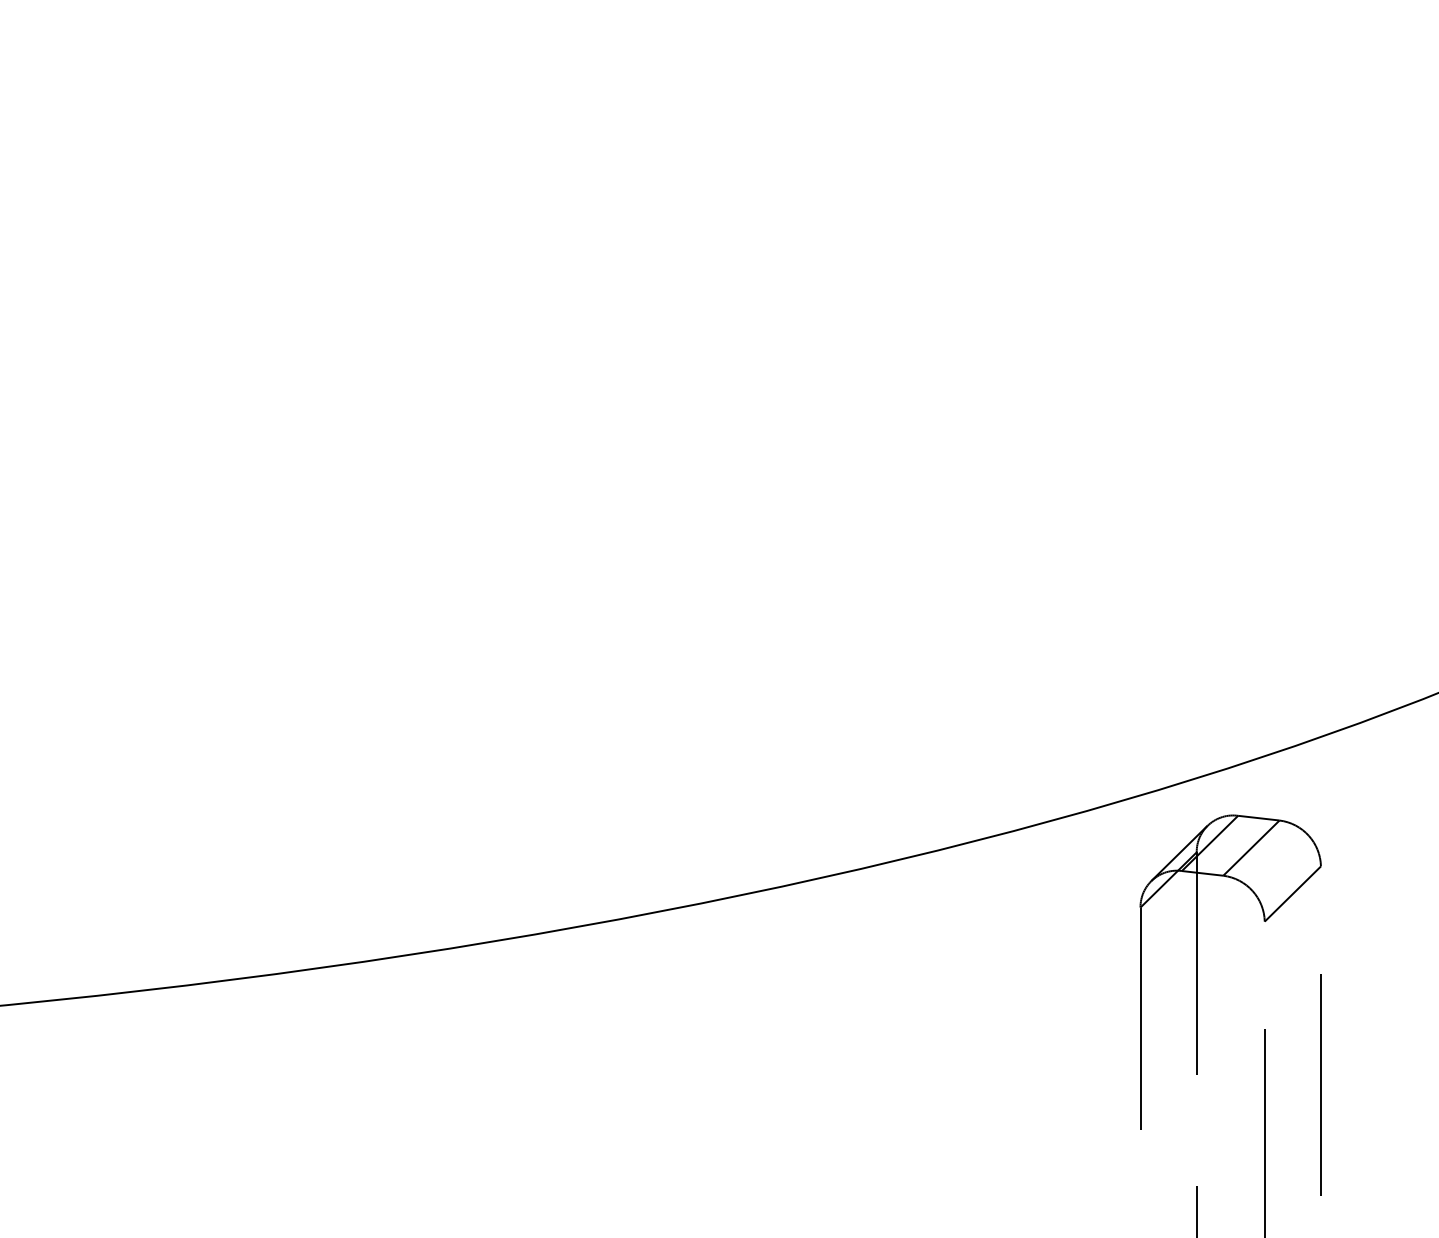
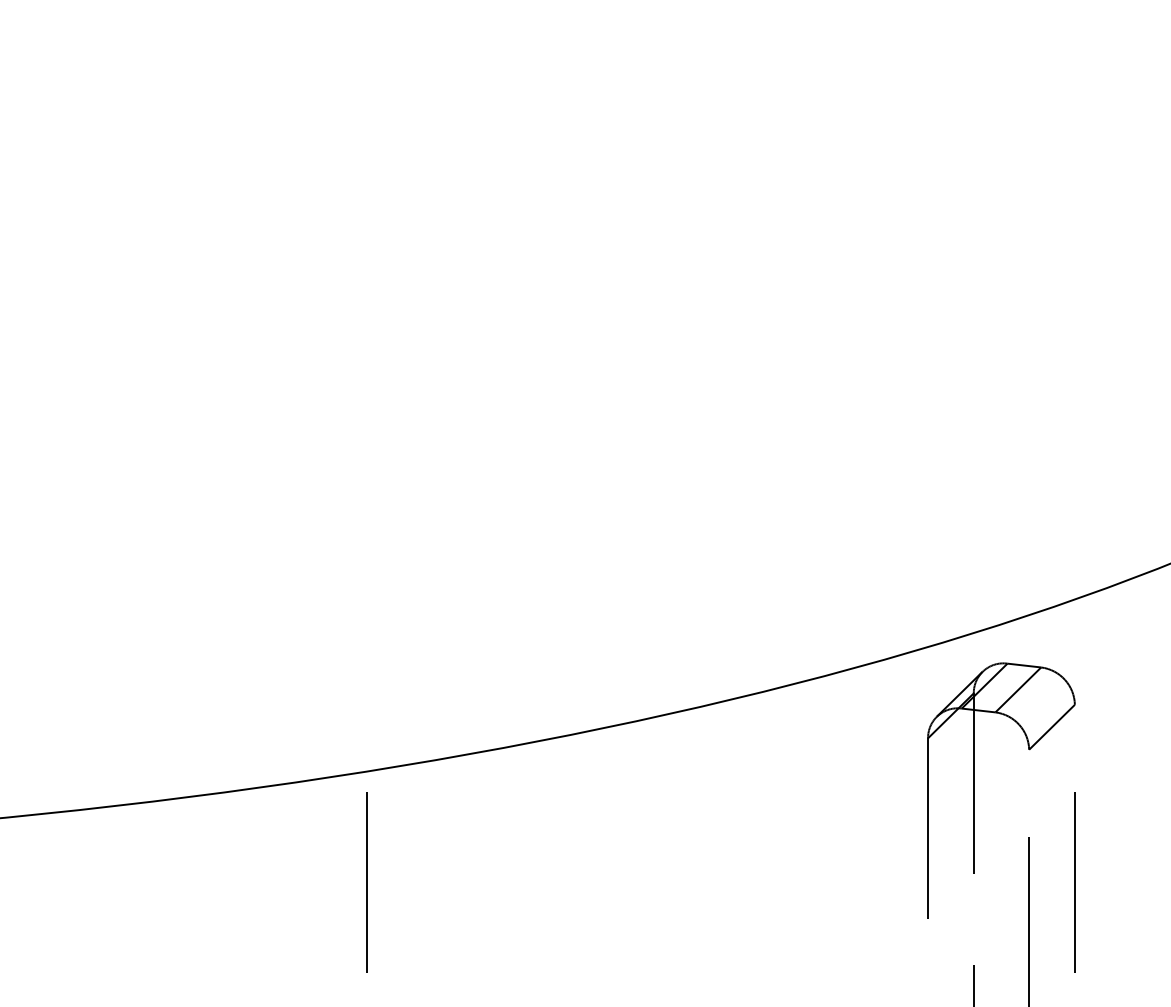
line: (450, 1084) -> (366, 882), added

